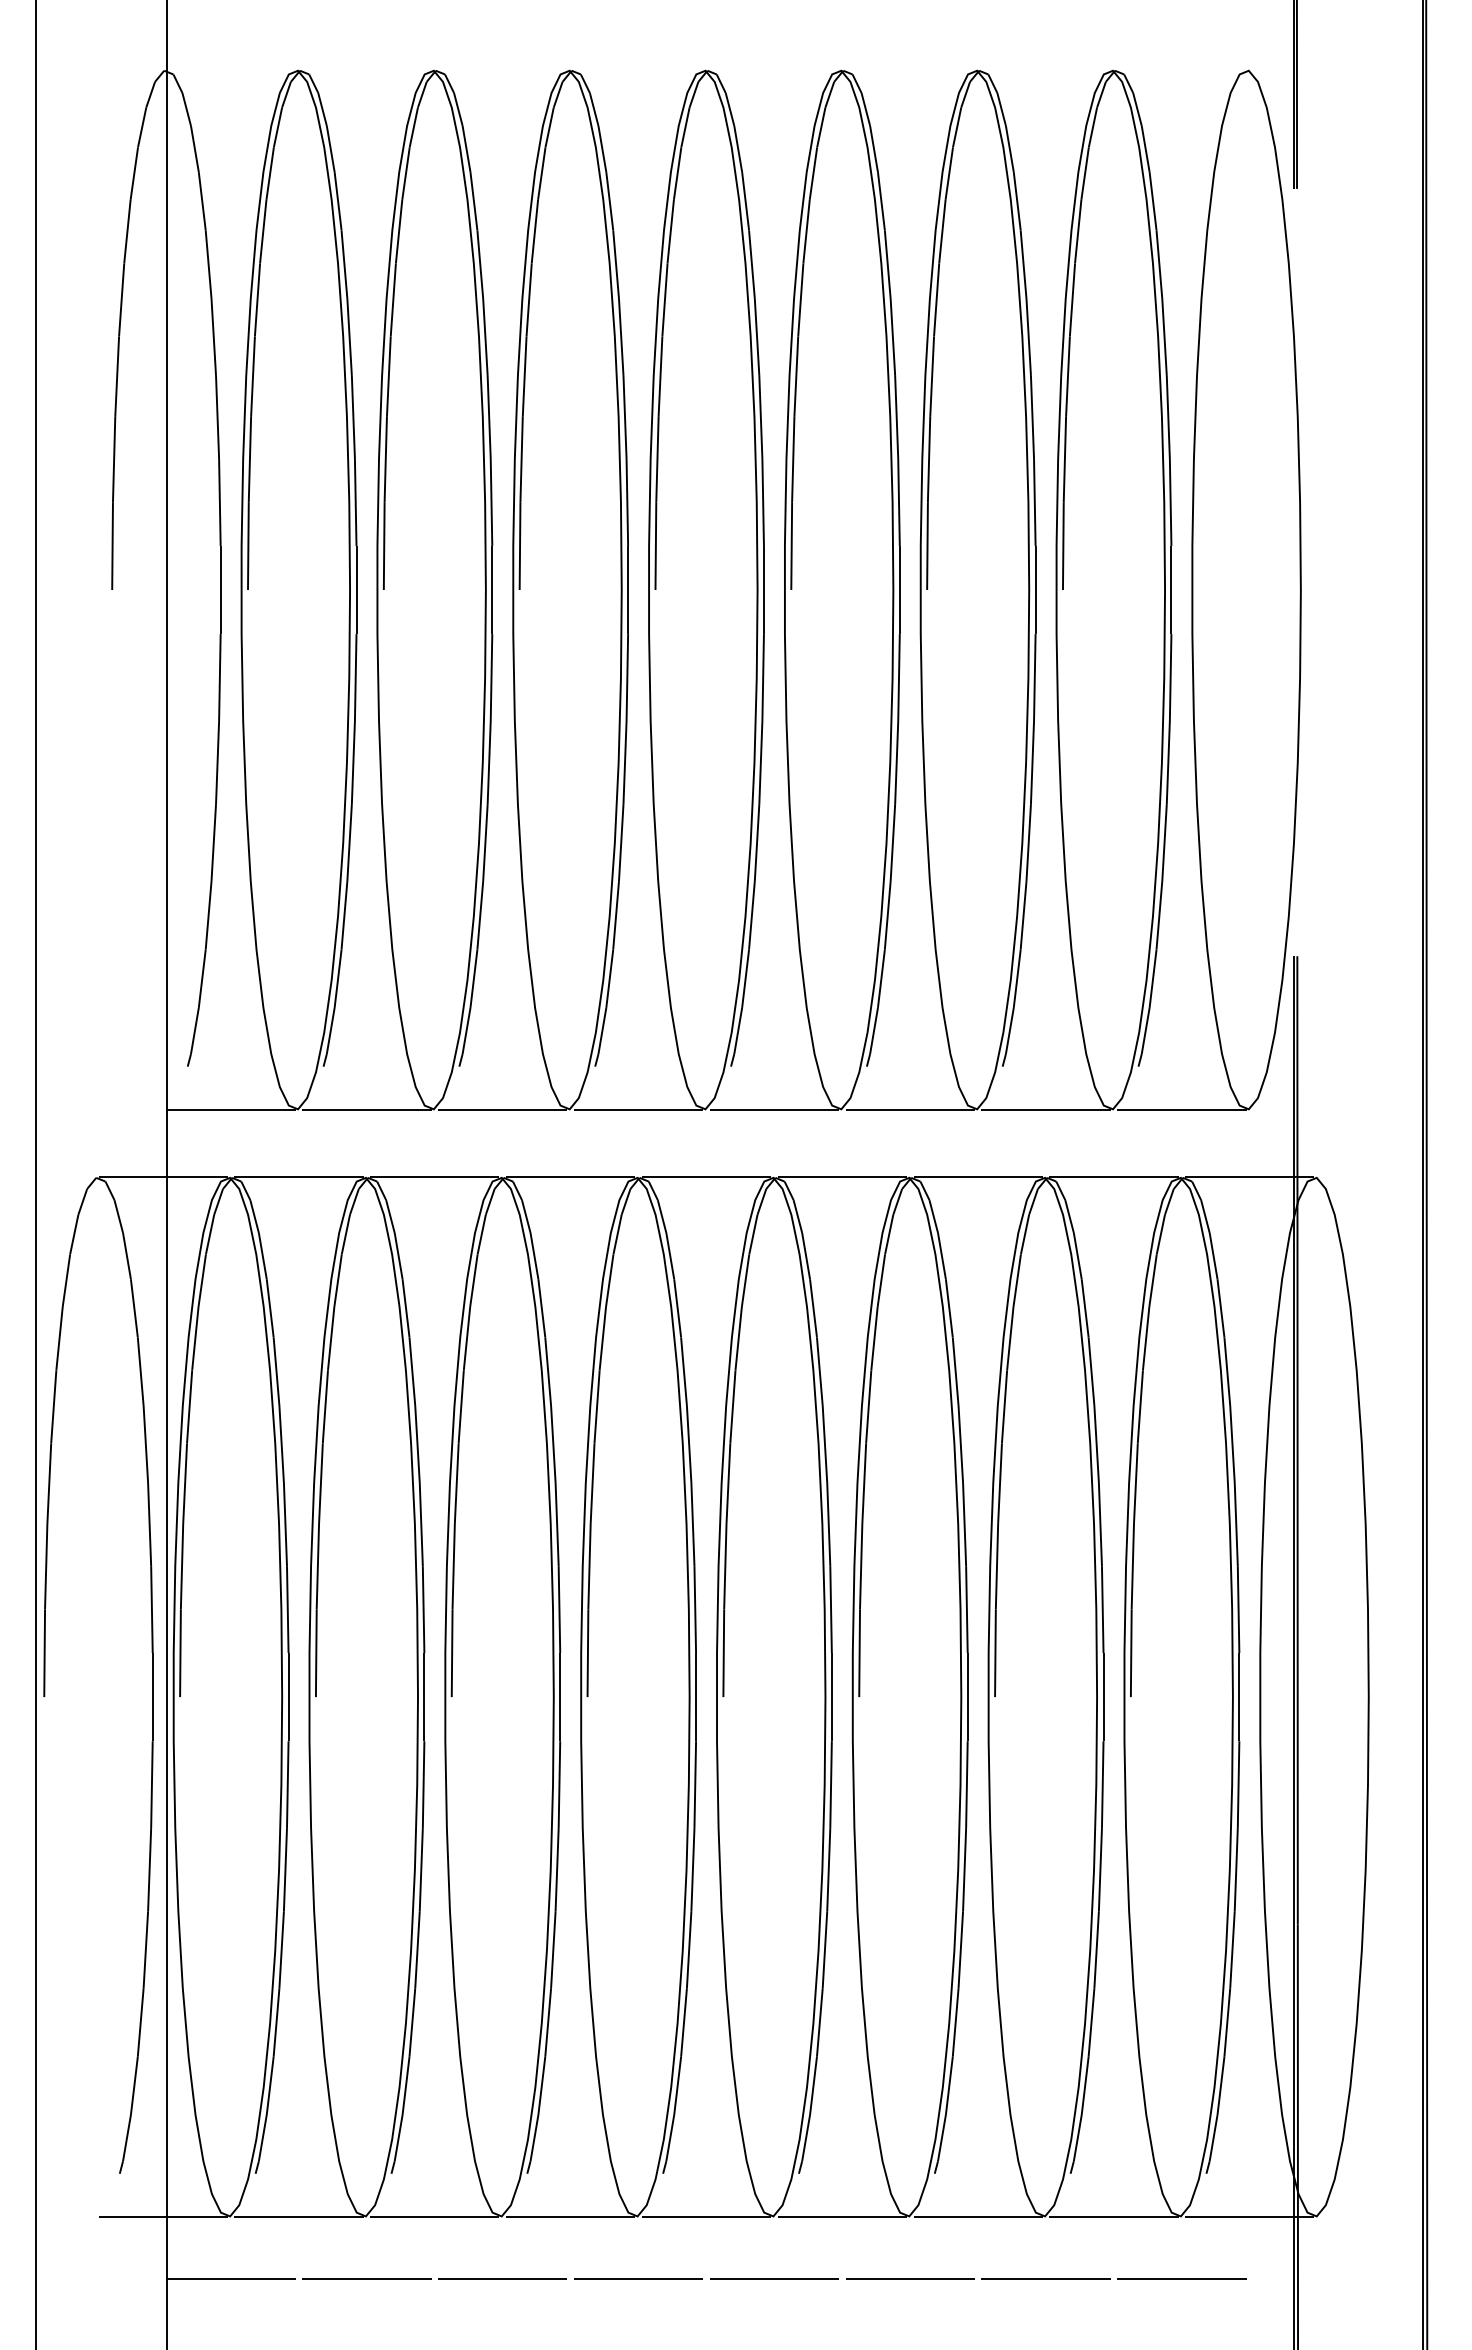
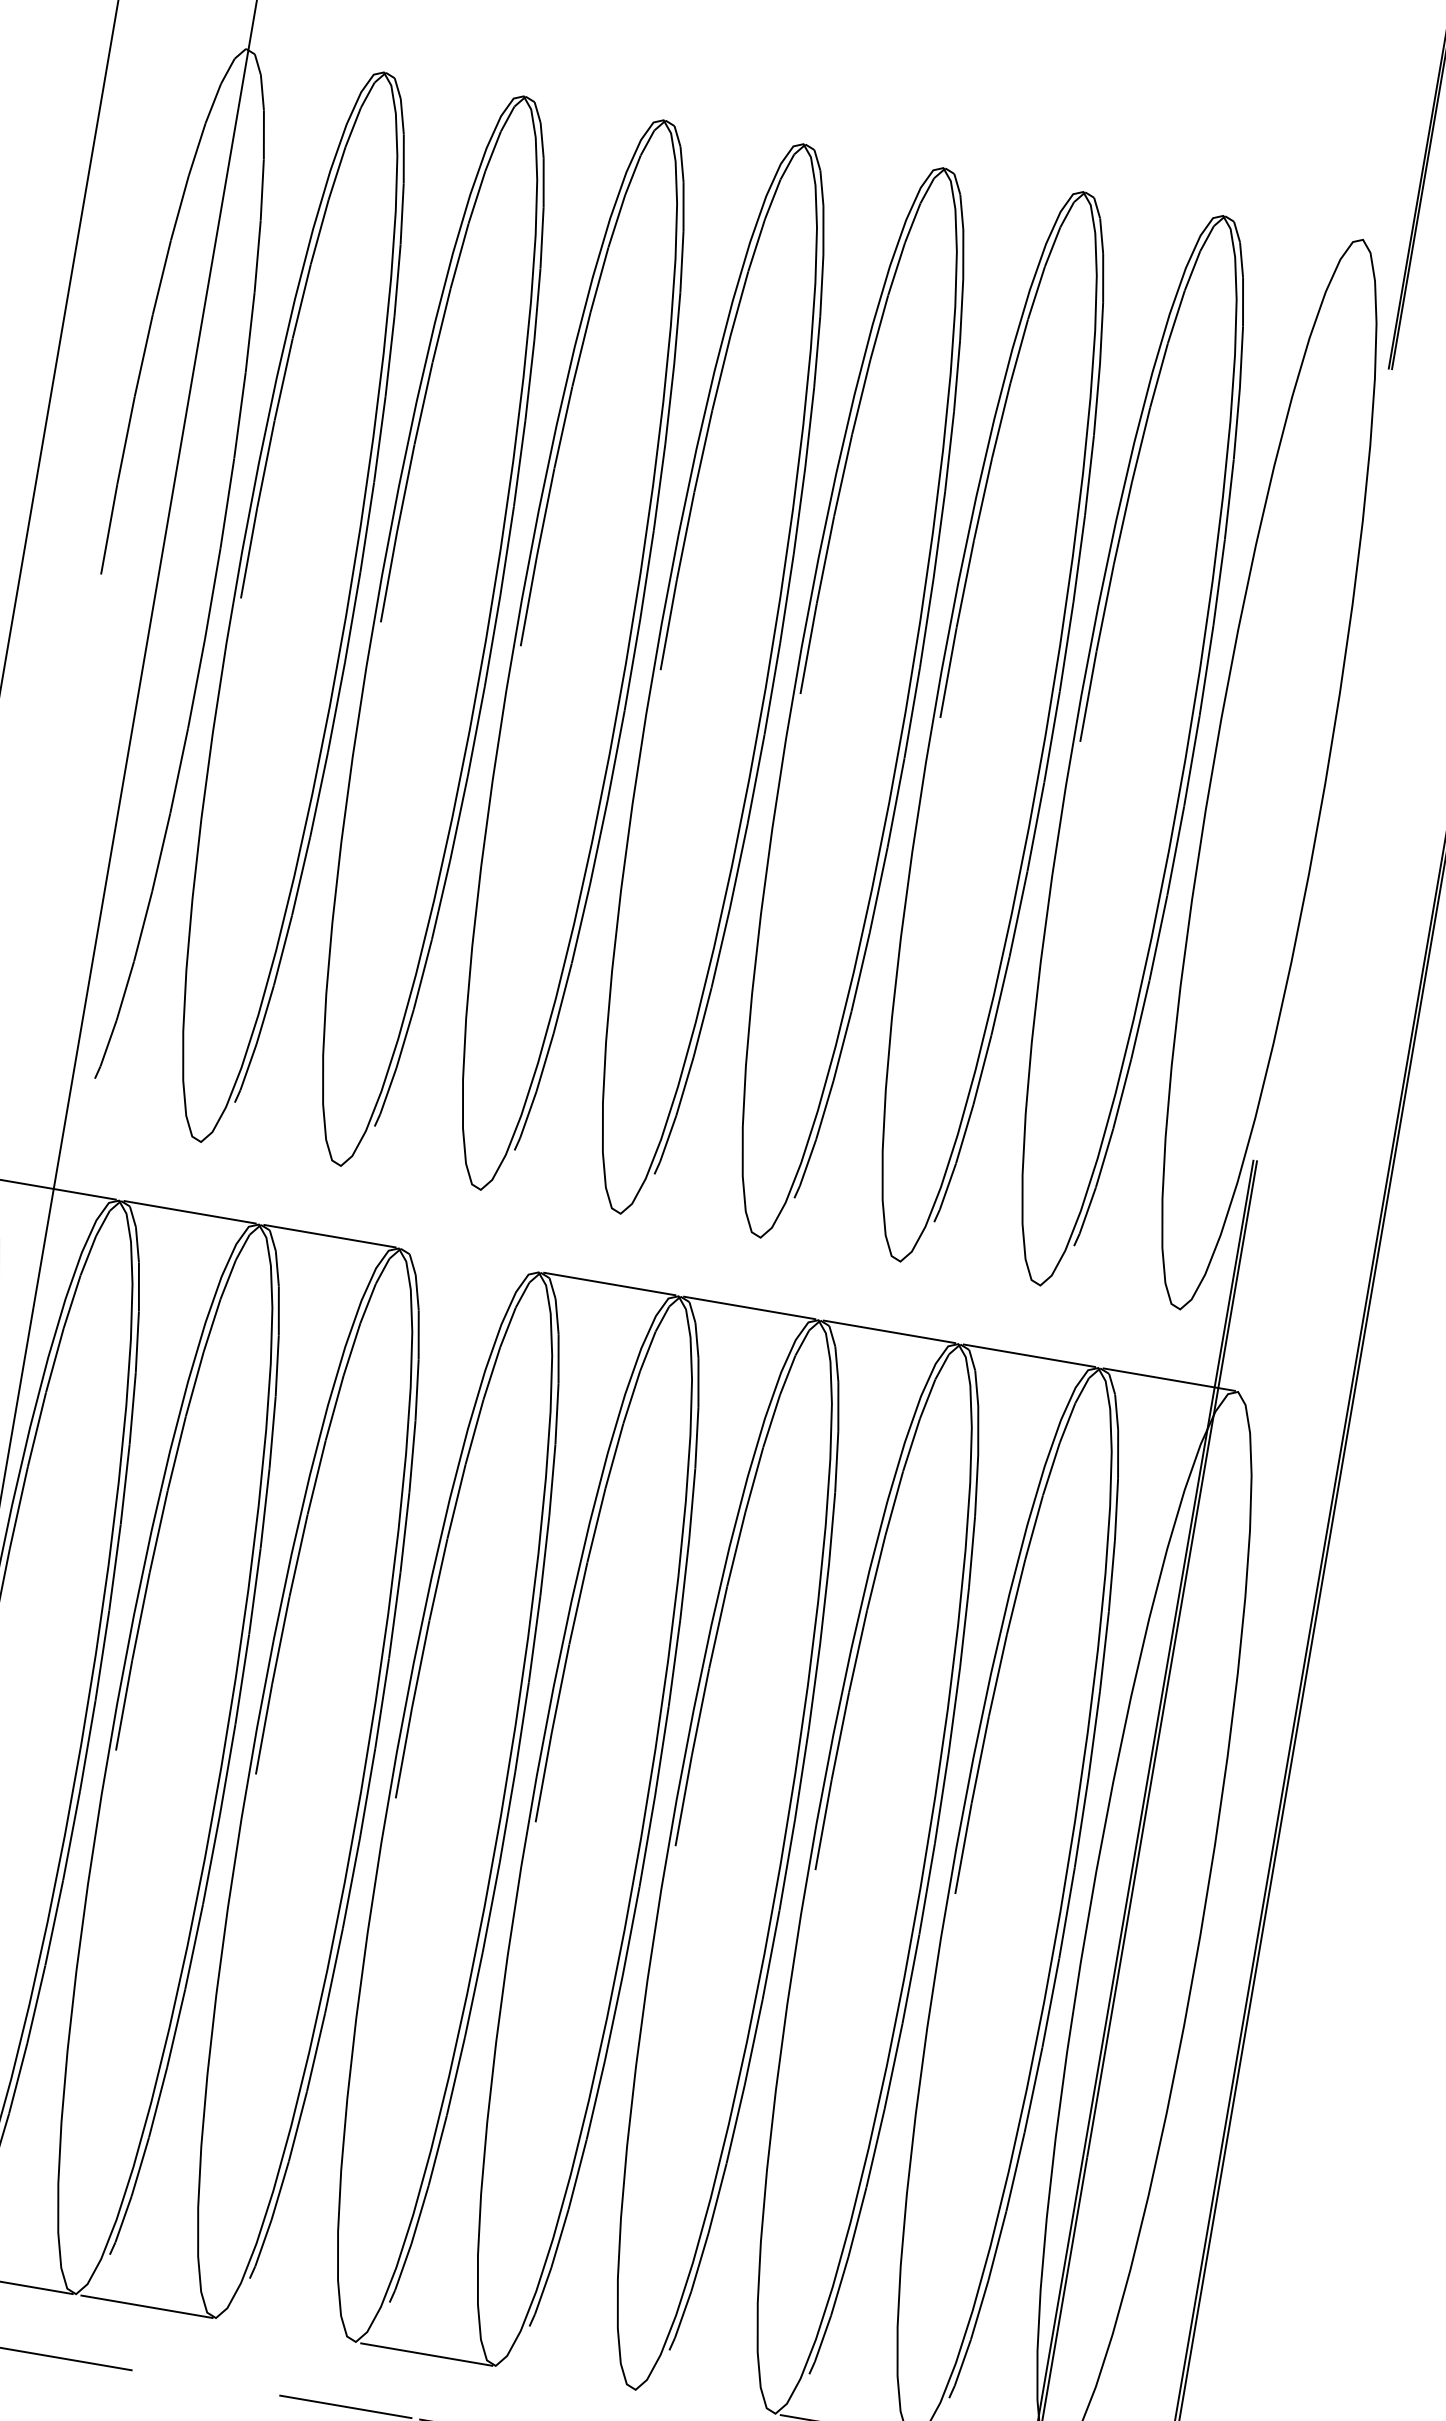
line: (230, 1109) -> (131, 1130), removed
line: (366, 1109) -> (271, 1154), removed
line: (502, 1109) -> (411, 1178), removed
line: (638, 1109) -> (551, 1202), removed
line: (774, 1109) -> (691, 1226), removed
line: (909, 1109) -> (830, 1249), removed
line: (1045, 1109) -> (970, 1273), removed
line: (1181, 1109) -> (1110, 1297), removed
line: (570, 1177) -> (469, 1260), removed
line: (570, 2216) -> (286, 2330), removed
line: (841, 2216) -> (565, 2377), removed
line: (977, 2216) -> (705, 2401), removed
line: (502, 2279) -> (205, 2383), removed

